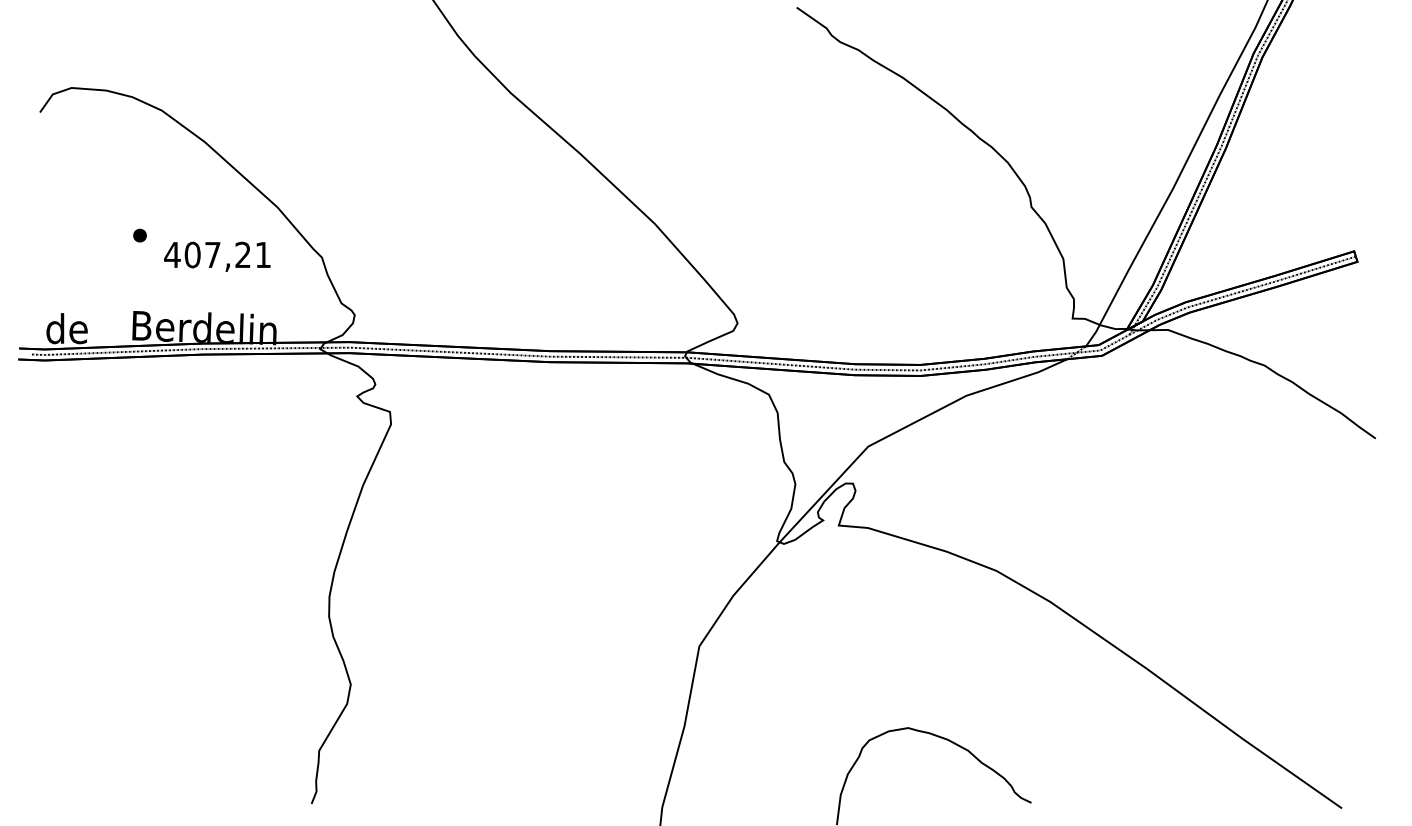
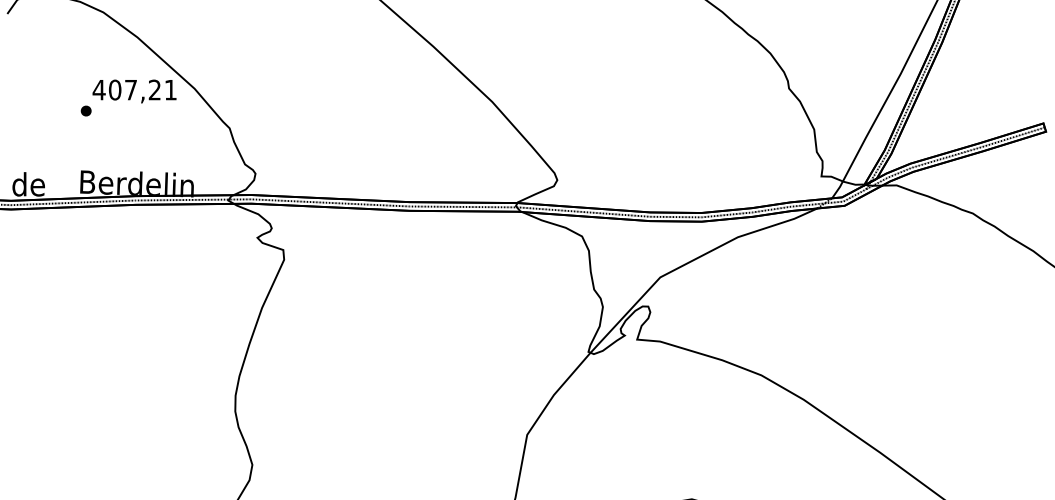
text: (217, 256) -> (134, 91), moved

